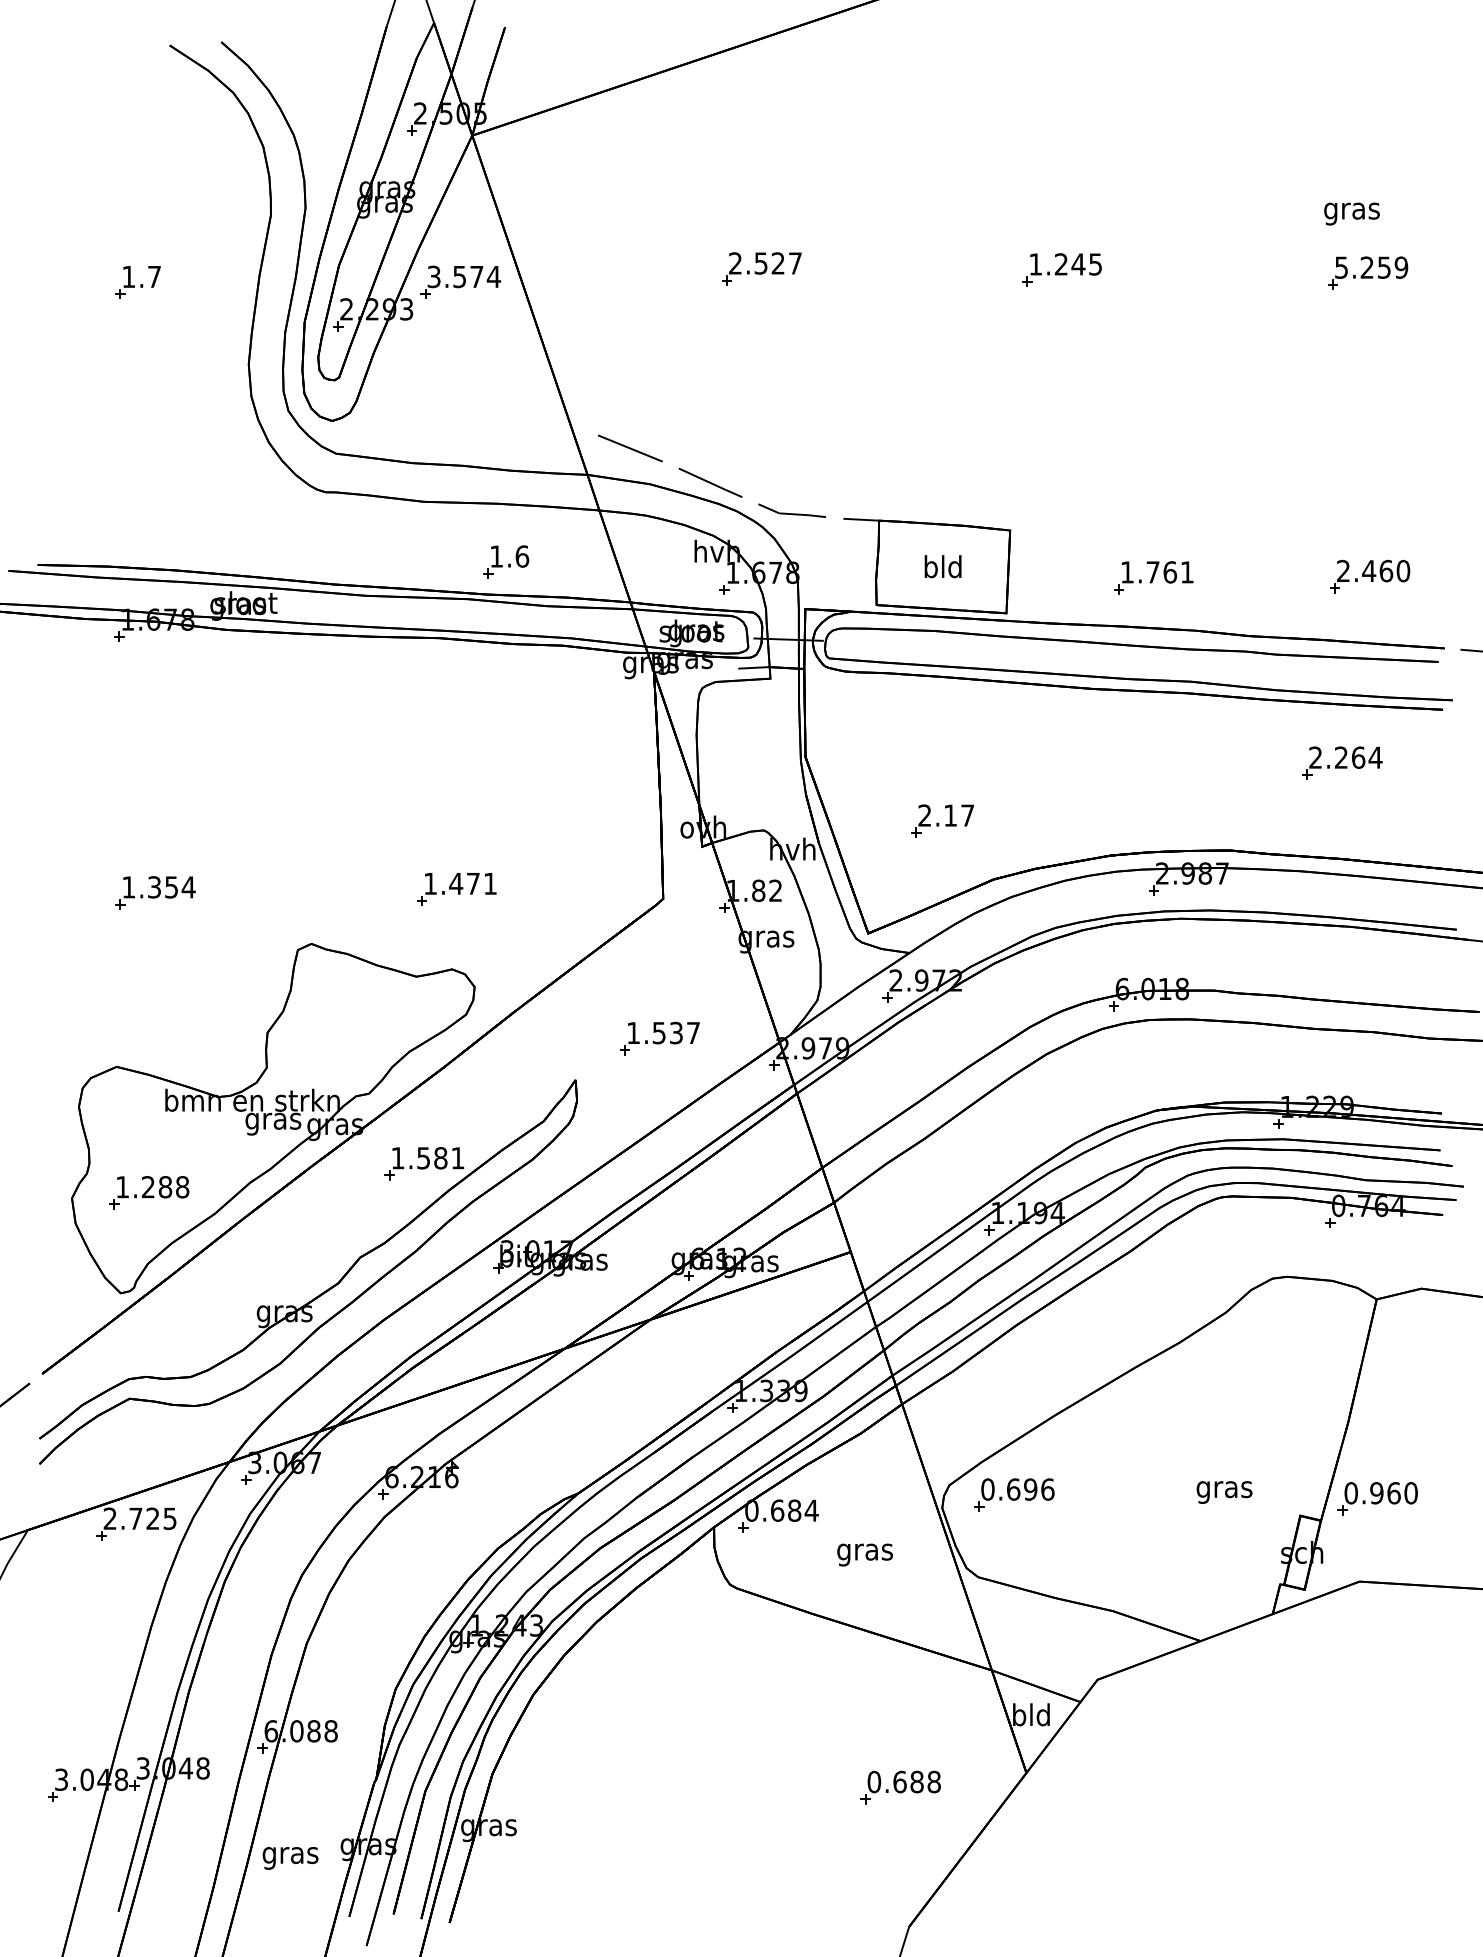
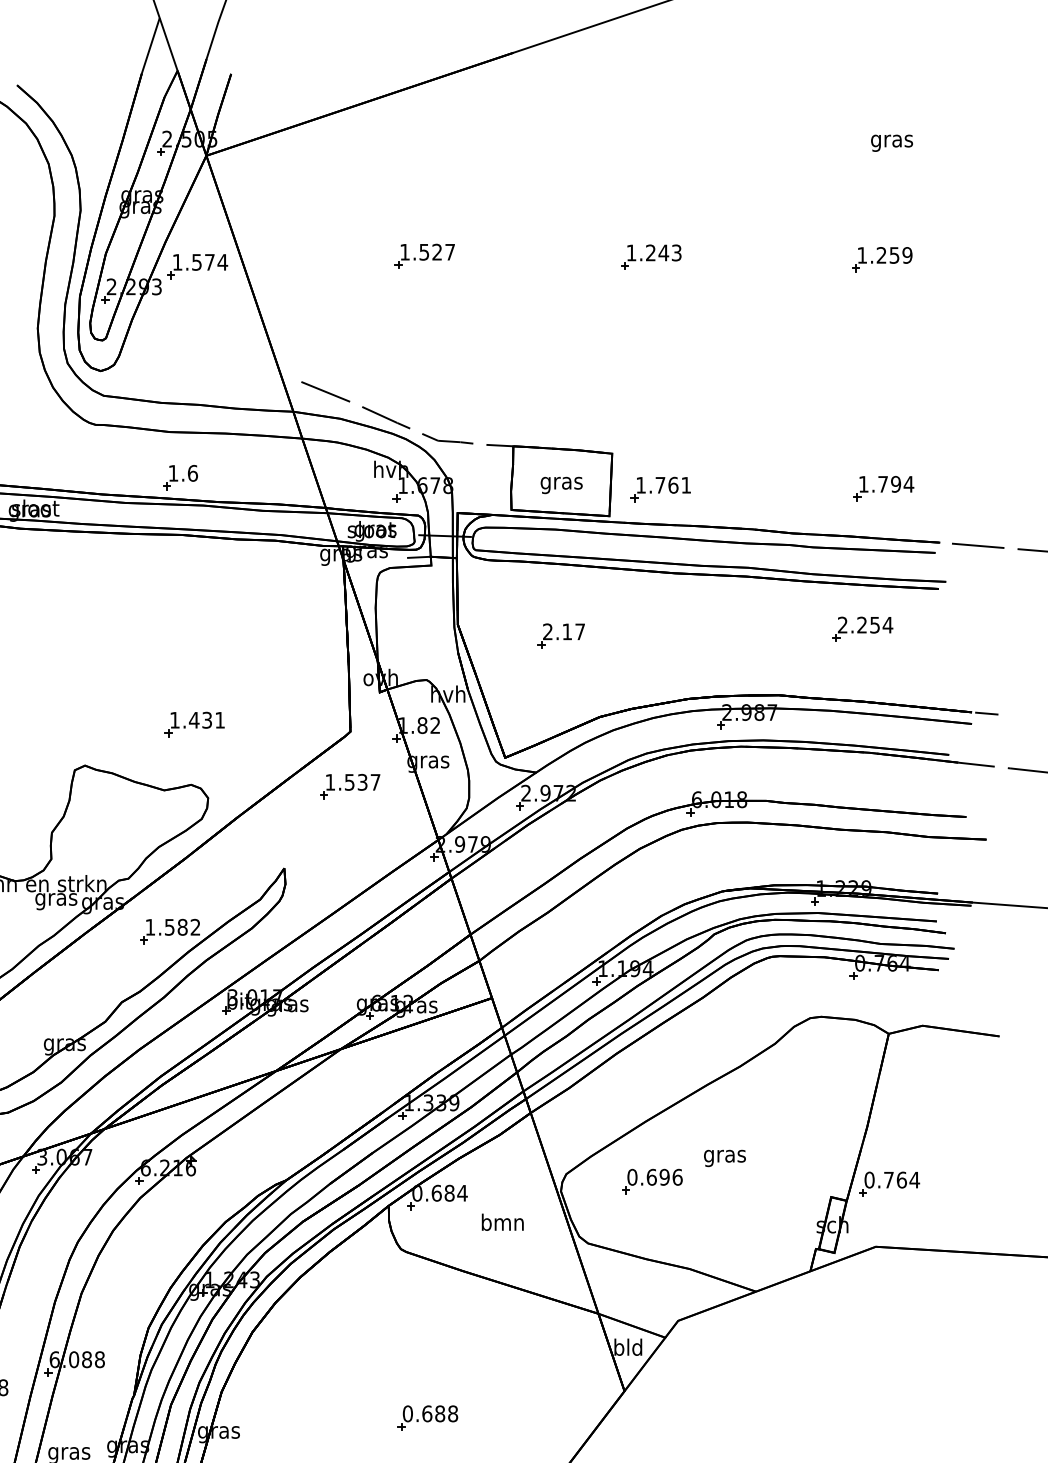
text: (1351, 213) -> (891, 142), moved
text: (735, 263) -> (405, 252), 2.527 -> 1.527
text: (1095, 264) -> (676, 253), 1.245 -> 1.243
text: (1341, 267) -> (862, 255), 5.259 -> 1.259
text: (433, 276) -> (177, 262), 3.574 -> 1.574
part: (506, 561) -> (180, 477), moved
text: (943, 569) -> (561, 483), bld -> gras
text: (1373, 570) -> (886, 483), 2.460 -> 1.794
part: (1153, 577) -> (660, 489), moved
text: (1358, 757) -> (875, 624), 2.264 -> 2.254
part: (942, 820) -> (561, 635), moved
text: (472, 883) -> (206, 720), 1.471 -> 1.431
part: (659, 1038) -> (349, 786), moved
text: (457, 1158) -> (195, 927), 1.581 -> 1.582
text: (1224, 1492) -> (724, 1158), moved
text: (1394, 1493) -> (902, 1180), 0.960 -> 0.764
part: (1014, 1494) -> (652, 1181), moved
text: (864, 1551) -> (502, 1224), gras -> bmn
part: (900, 1787) -> (427, 1417), moved

